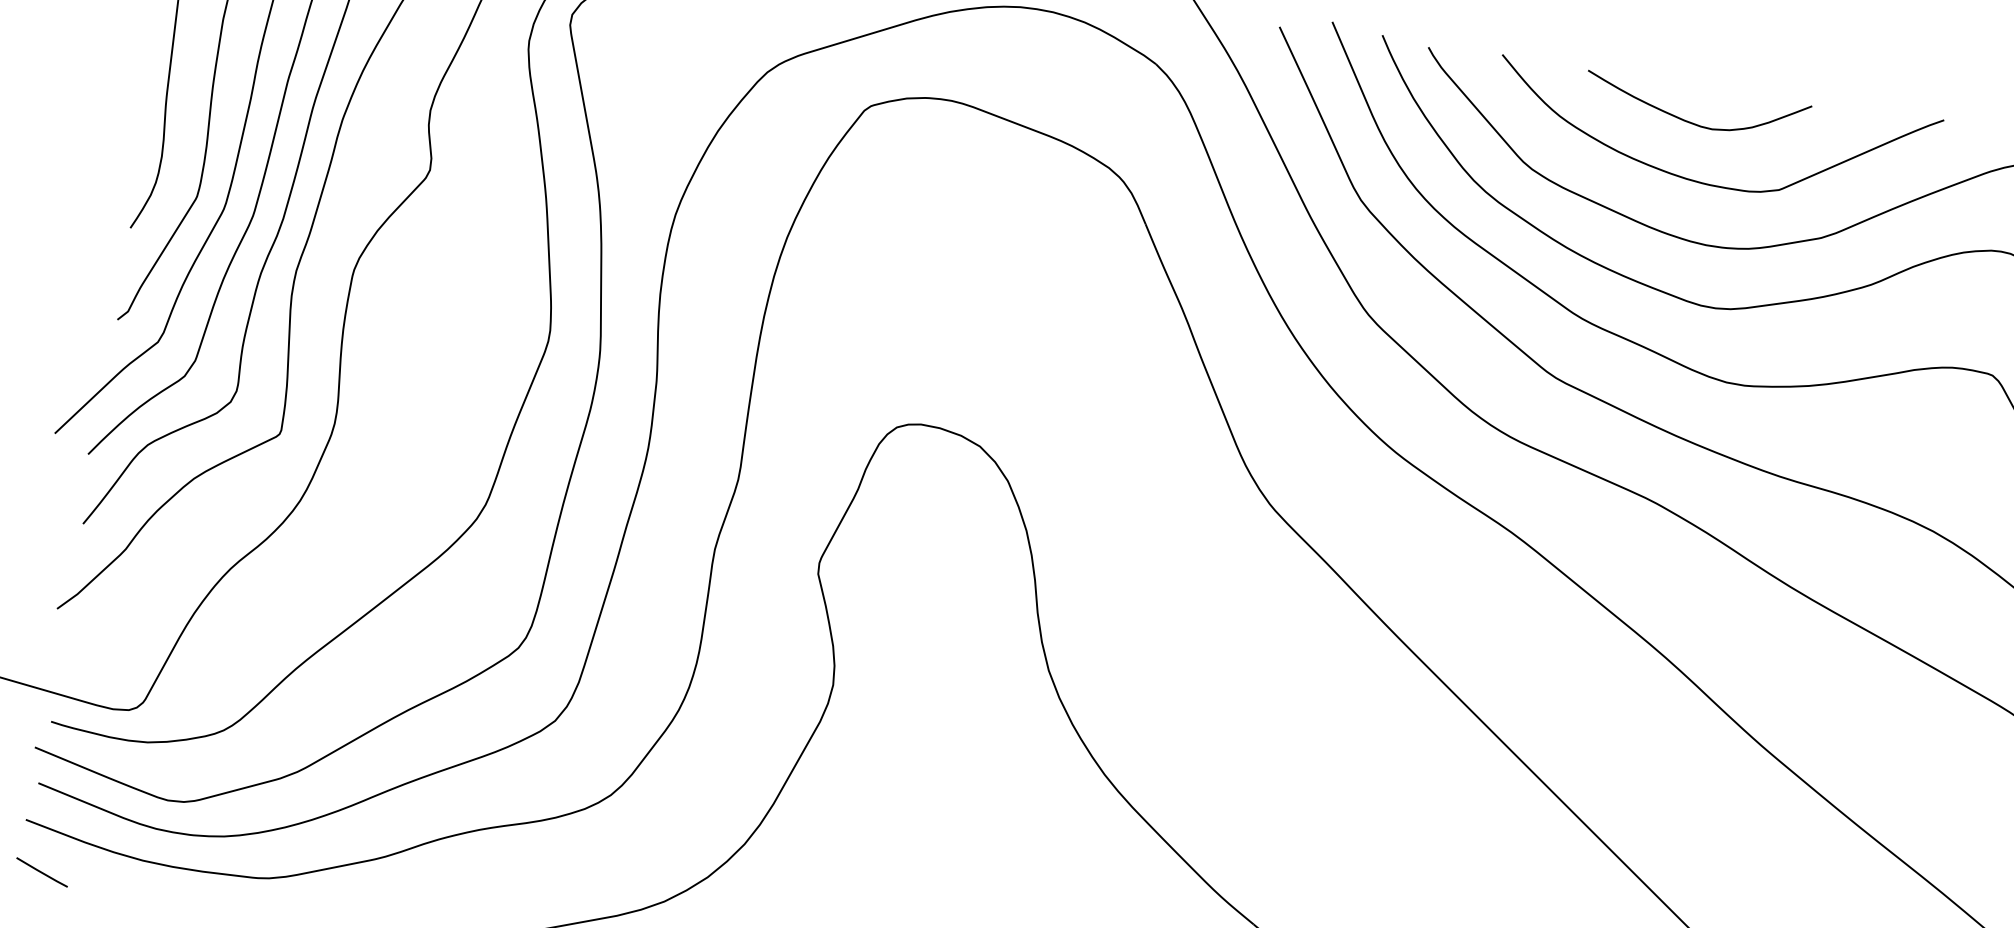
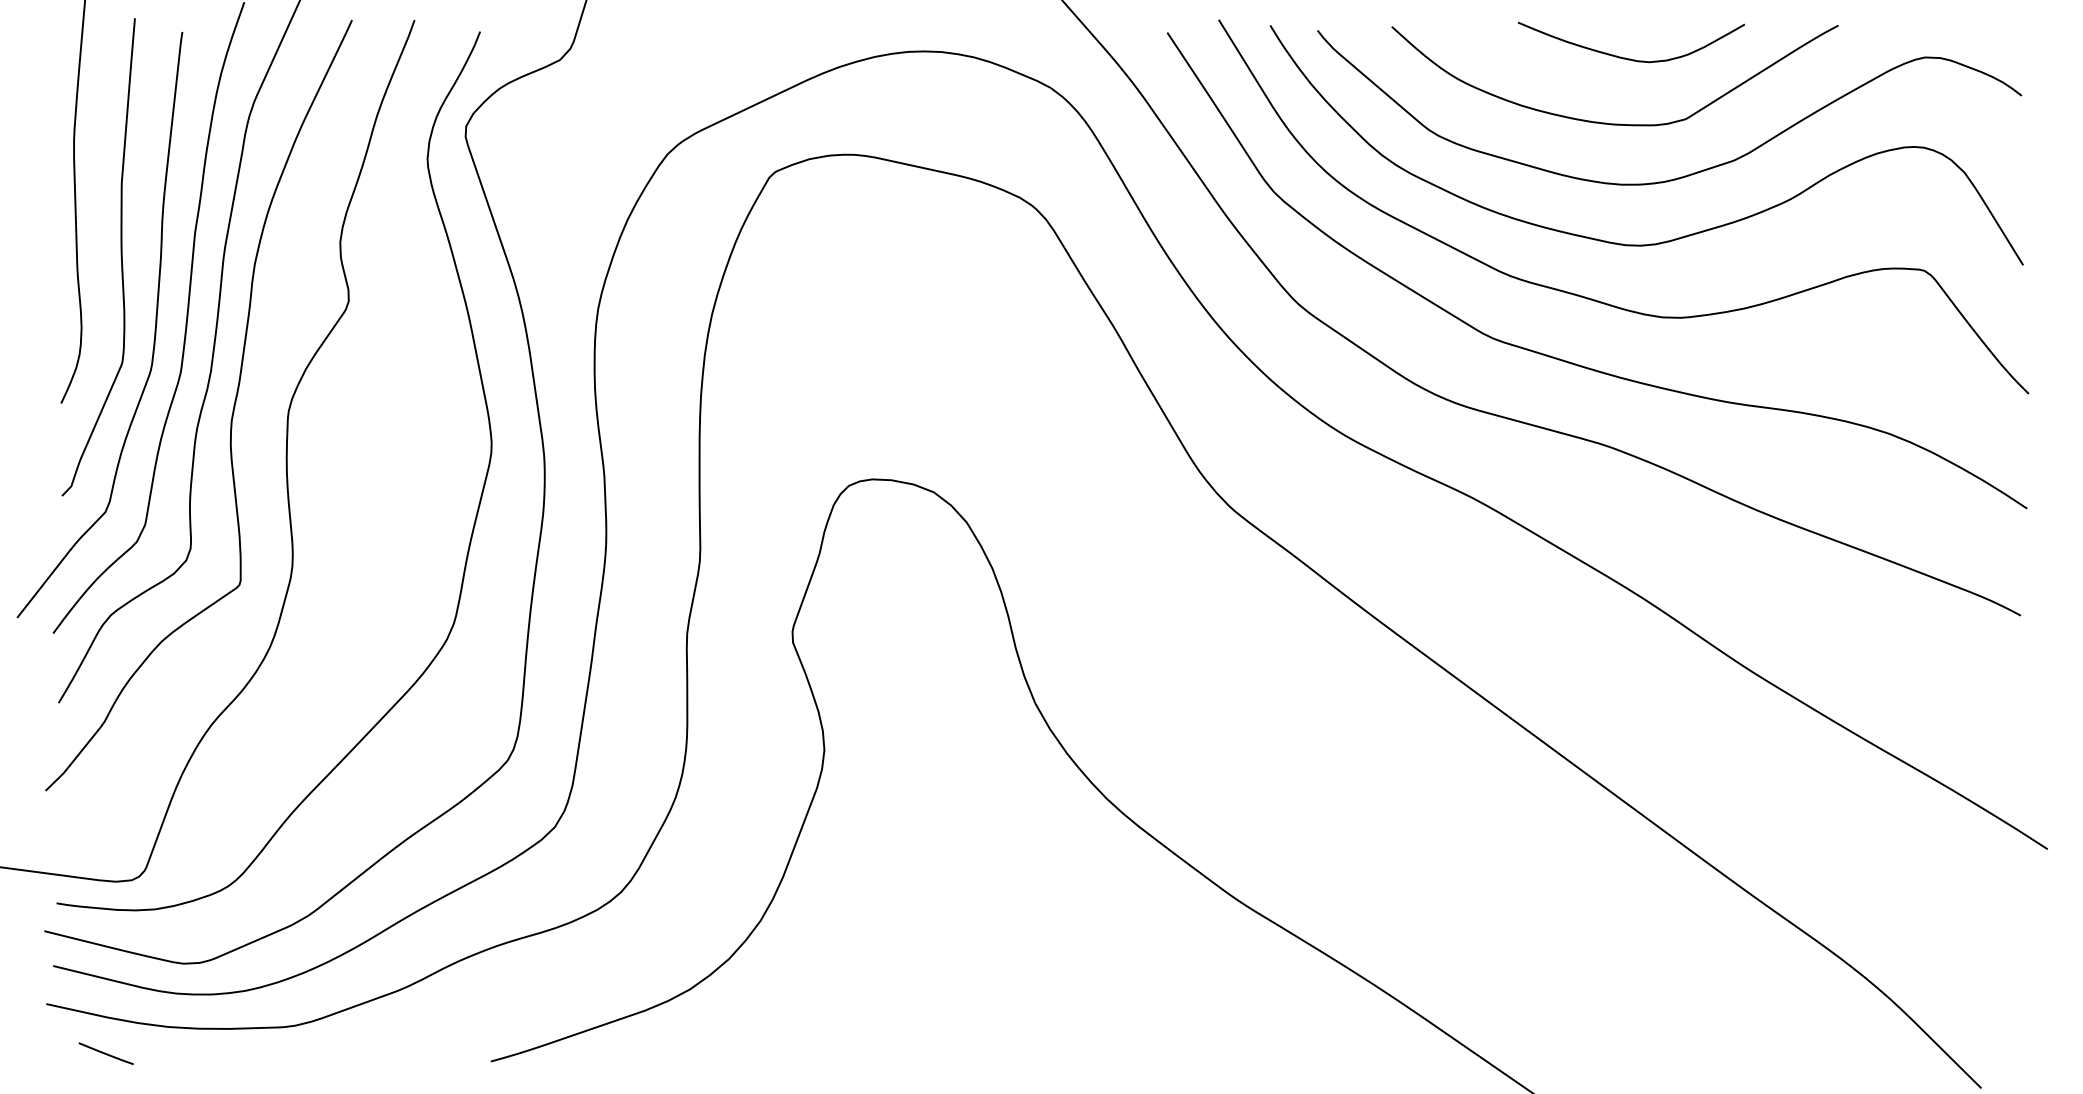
curve: (1694, 122) -> (1630, 58), moved
line: (41, 872) -> (105, 1053), moved

